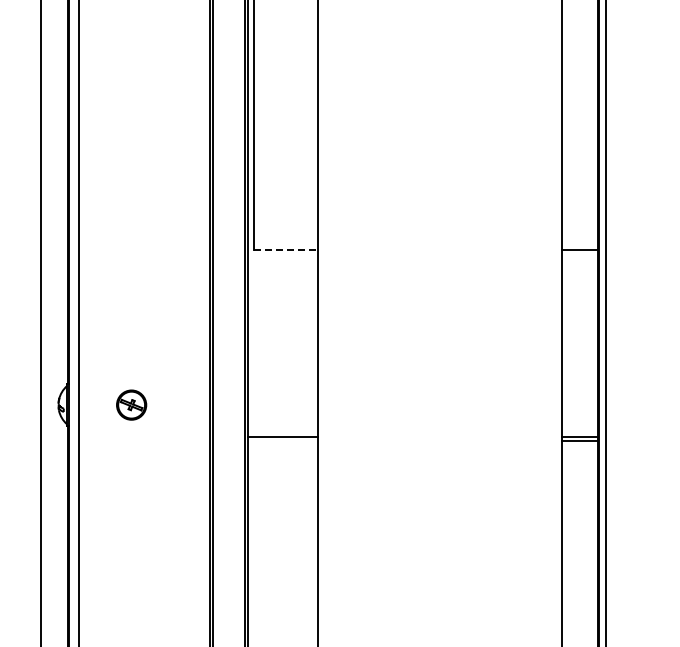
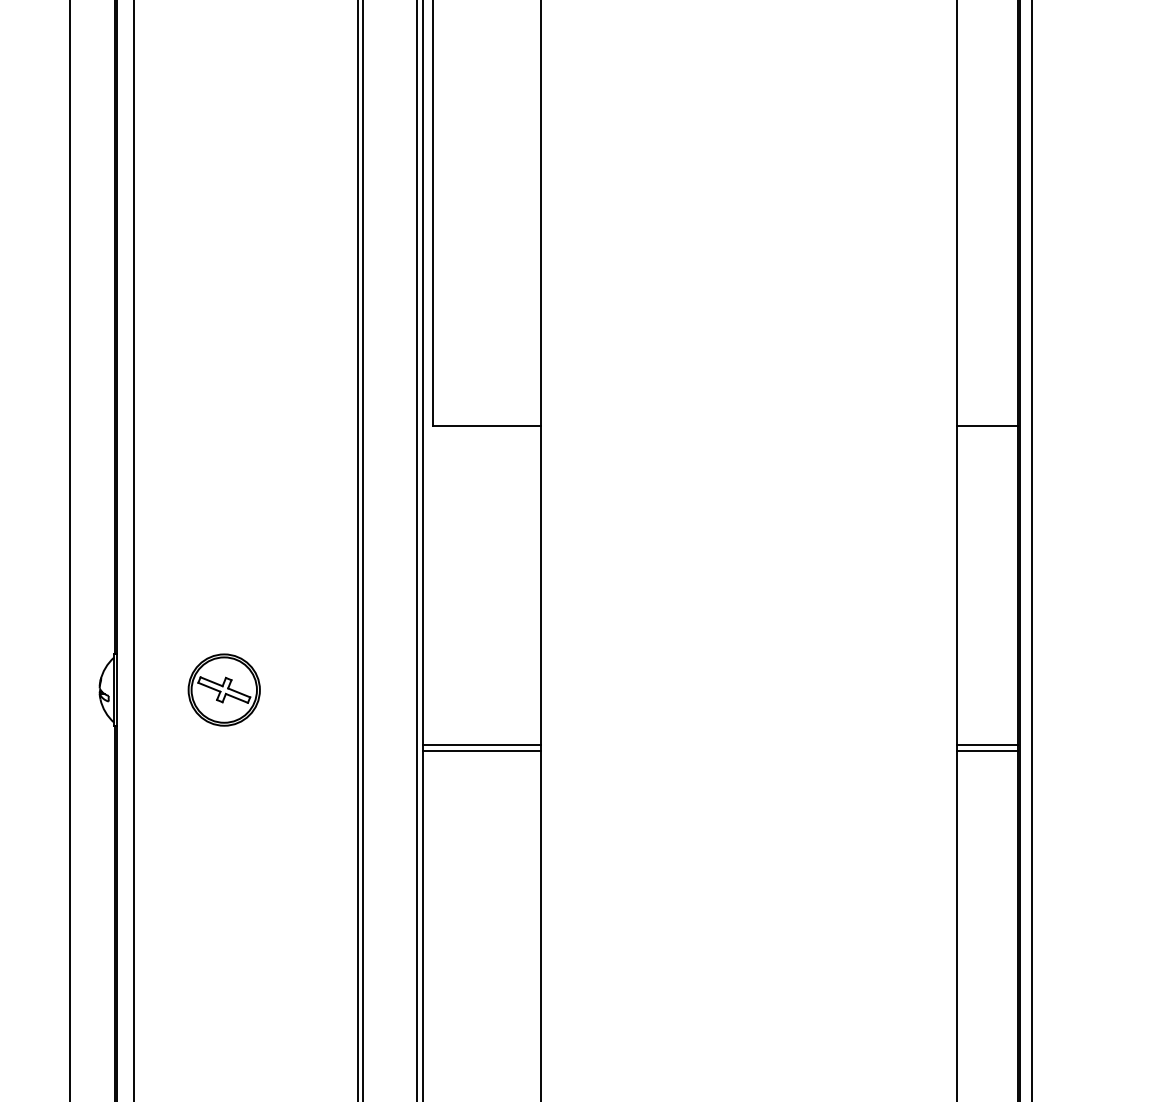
line: (285, 249) -> (486, 424), dashed -> solid
part: (131, 404) -> (223, 688), size x1.43
line: (282, 440) -> (481, 750), added

